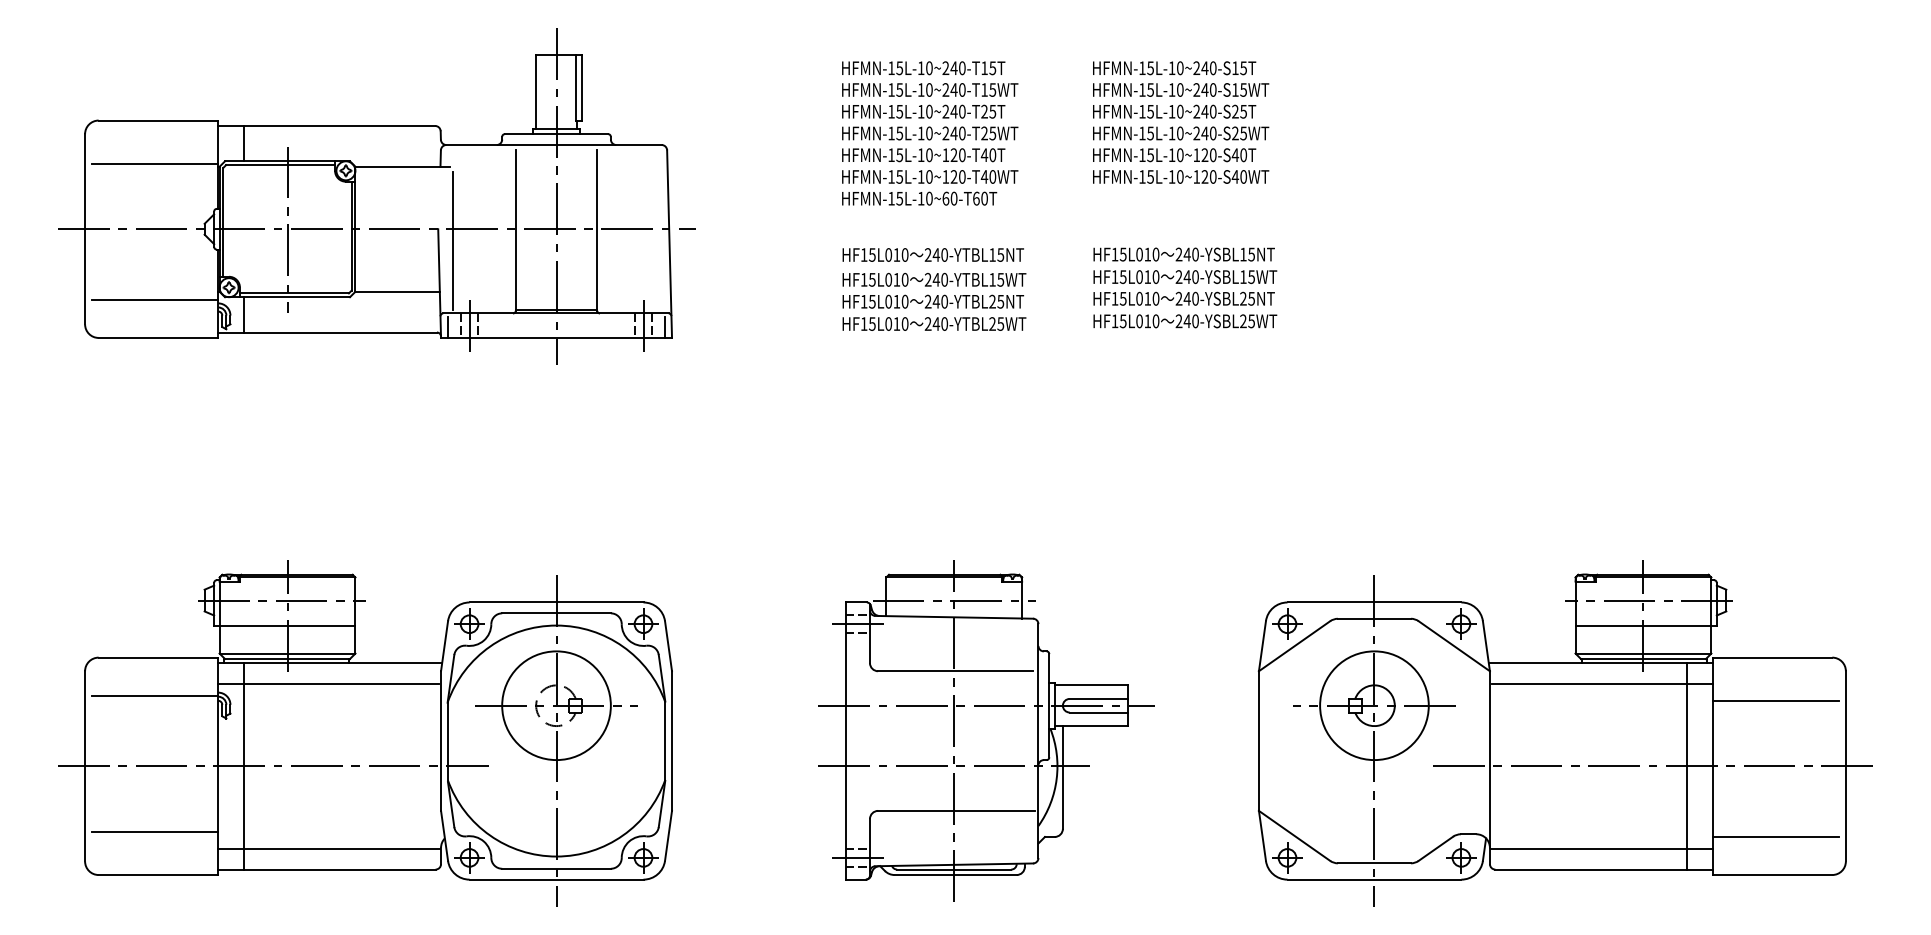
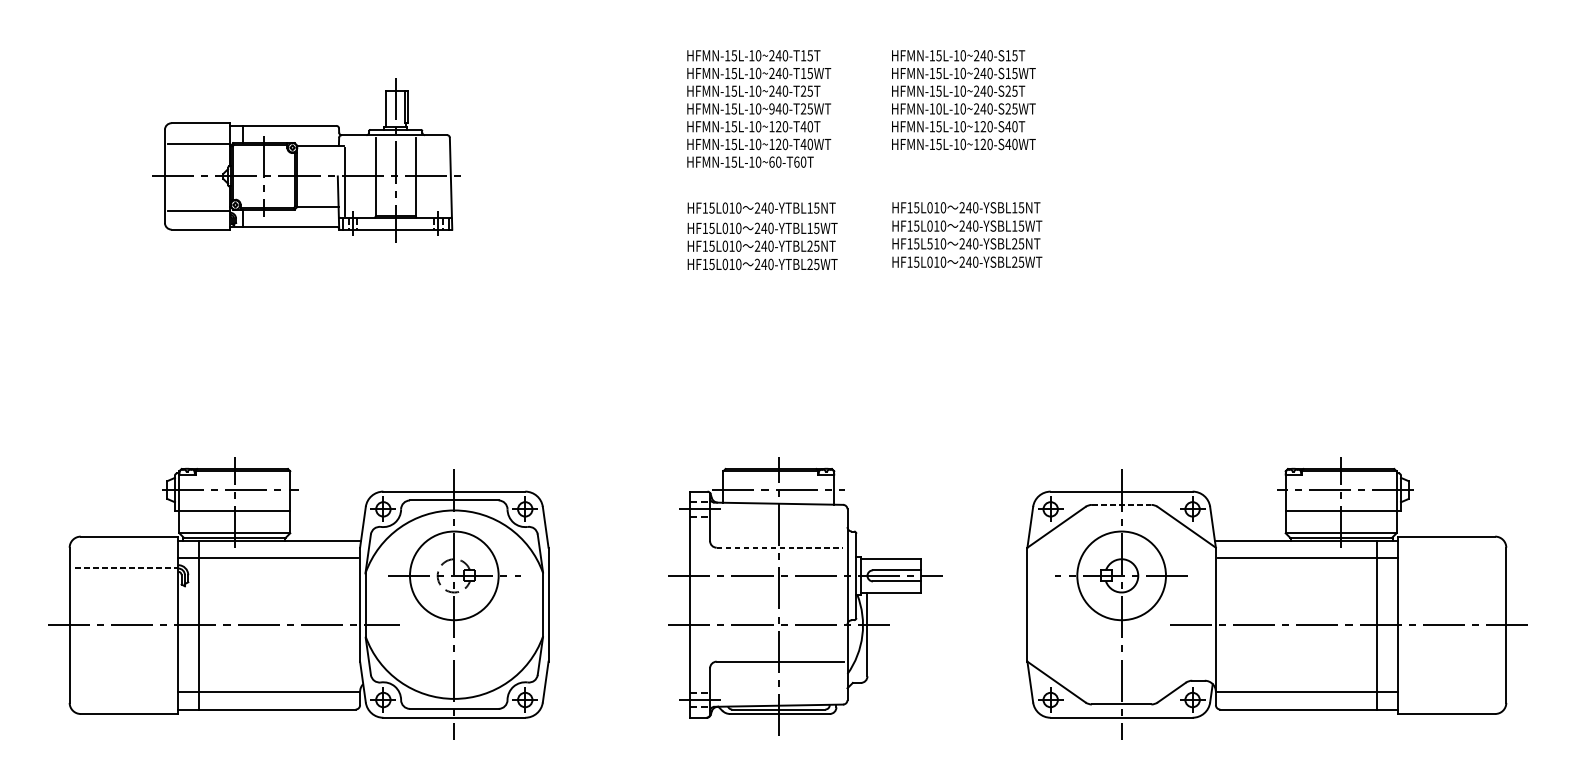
text: (945, 133) -> (771, 108), HFMN-15L-10~240-T25WT -> HFMN-15L-10~940-T25WT
text: (1150, 133) -> (938, 108), HFMN-15L-10~240-S25WT -> HFMN-10L-10~240-S25WT
part: (376, 196) -> (307, 160), size x0.6
text: (1139, 298) -> (929, 243), HF15L010 -> HF15L510
line: (1374, 618) -> (1121, 504), solid -> dashed
line: (956, 671) -> (780, 547), solid -> dashed
line: (155, 695) -> (127, 567), solid -> dashed
line: (1775, 701) -> (1448, 572), removed
line: (154, 831) -> (126, 678), removed
line: (1775, 836) -> (1448, 682), removed

